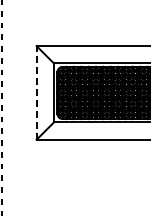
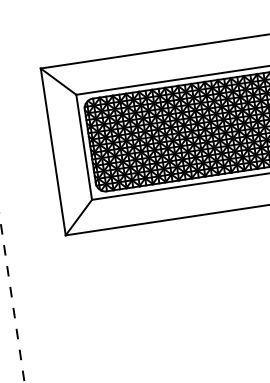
line: (36, 92) -> (52, 151), dashed -> solid

